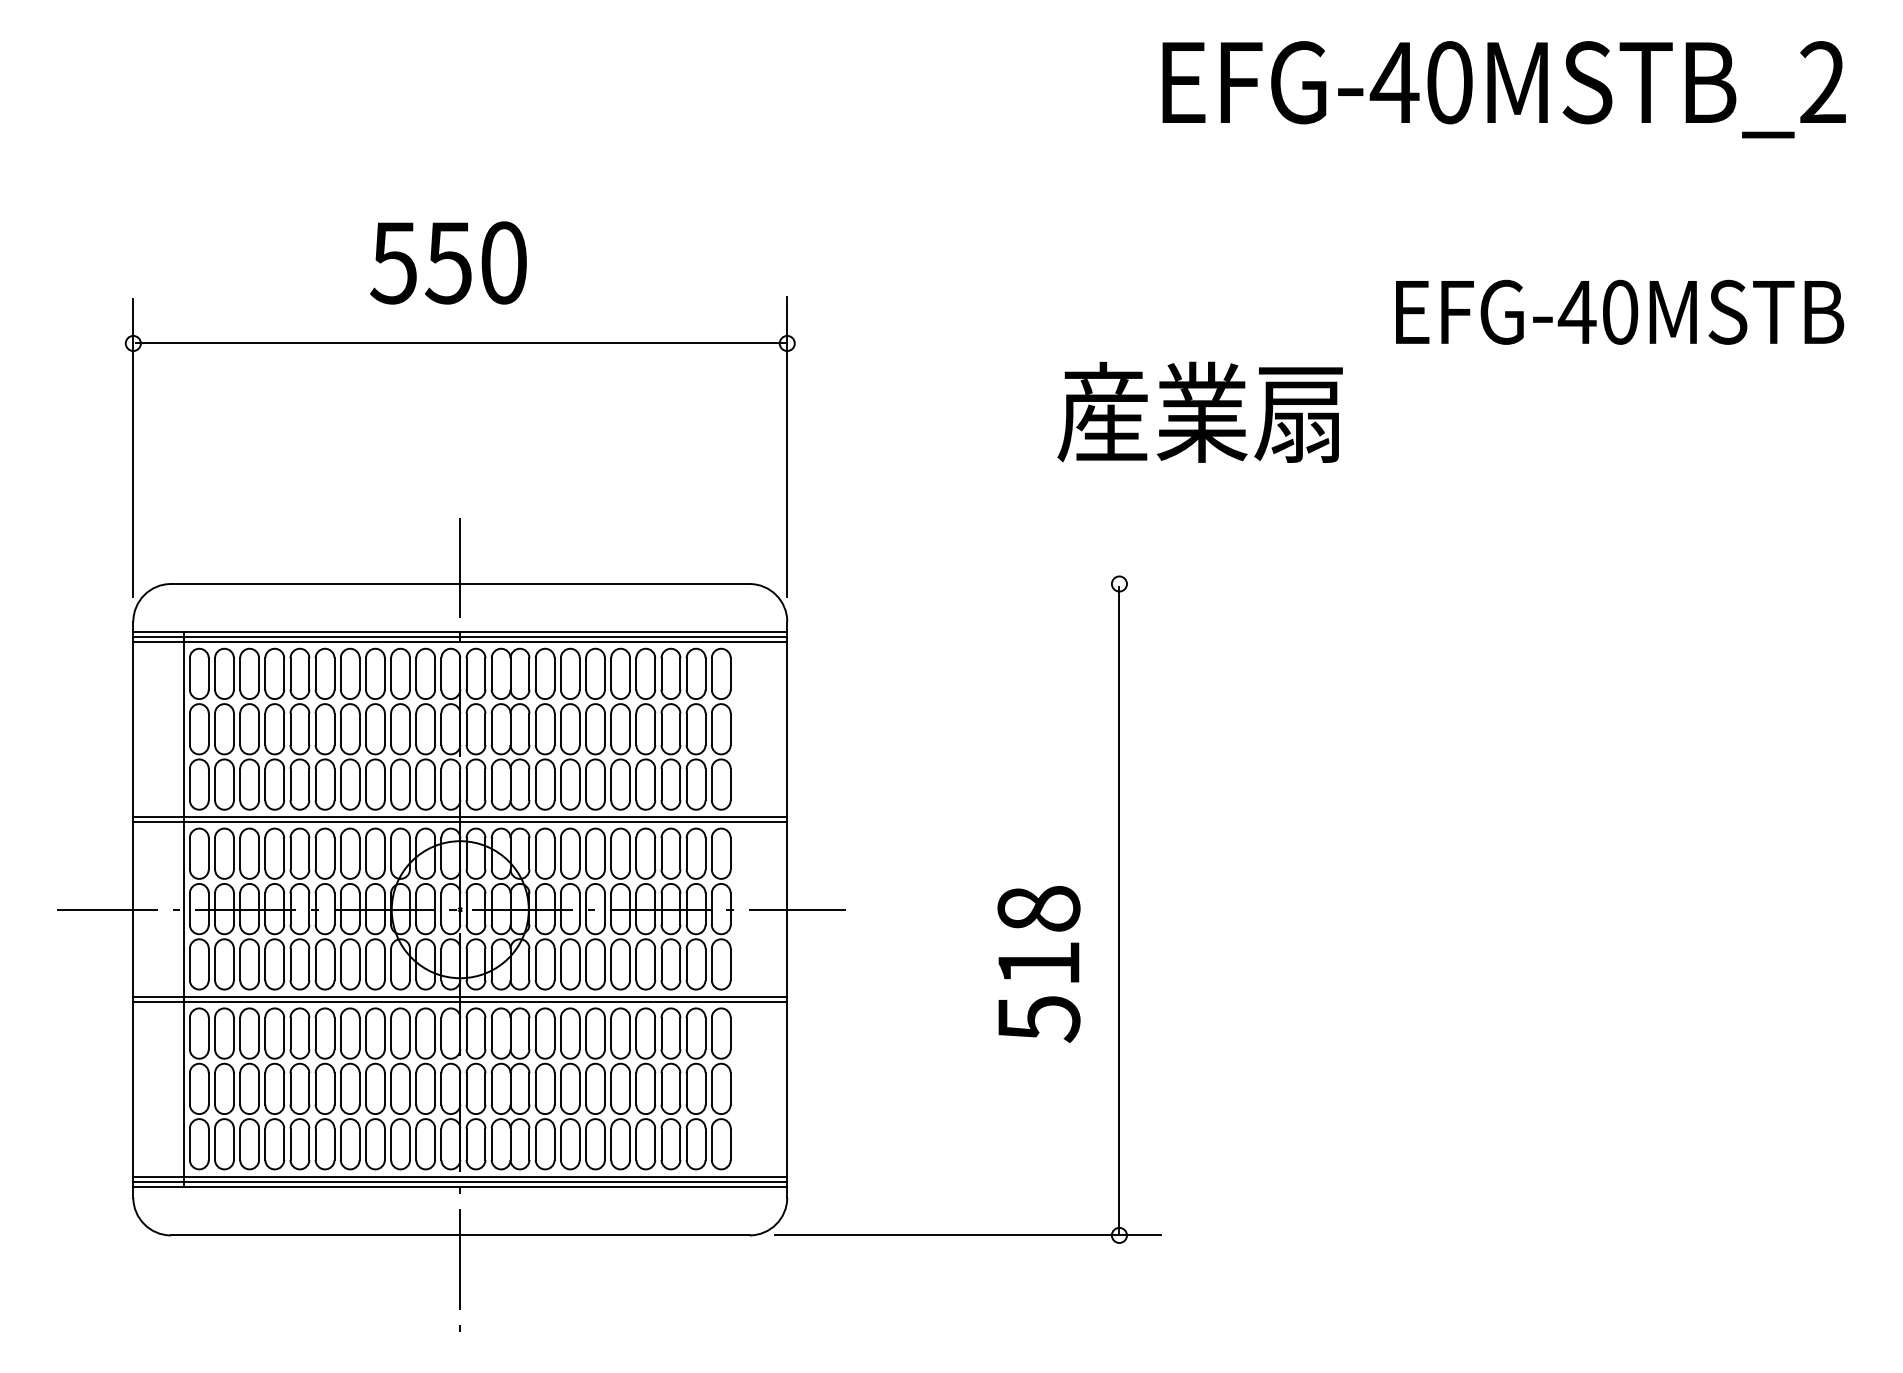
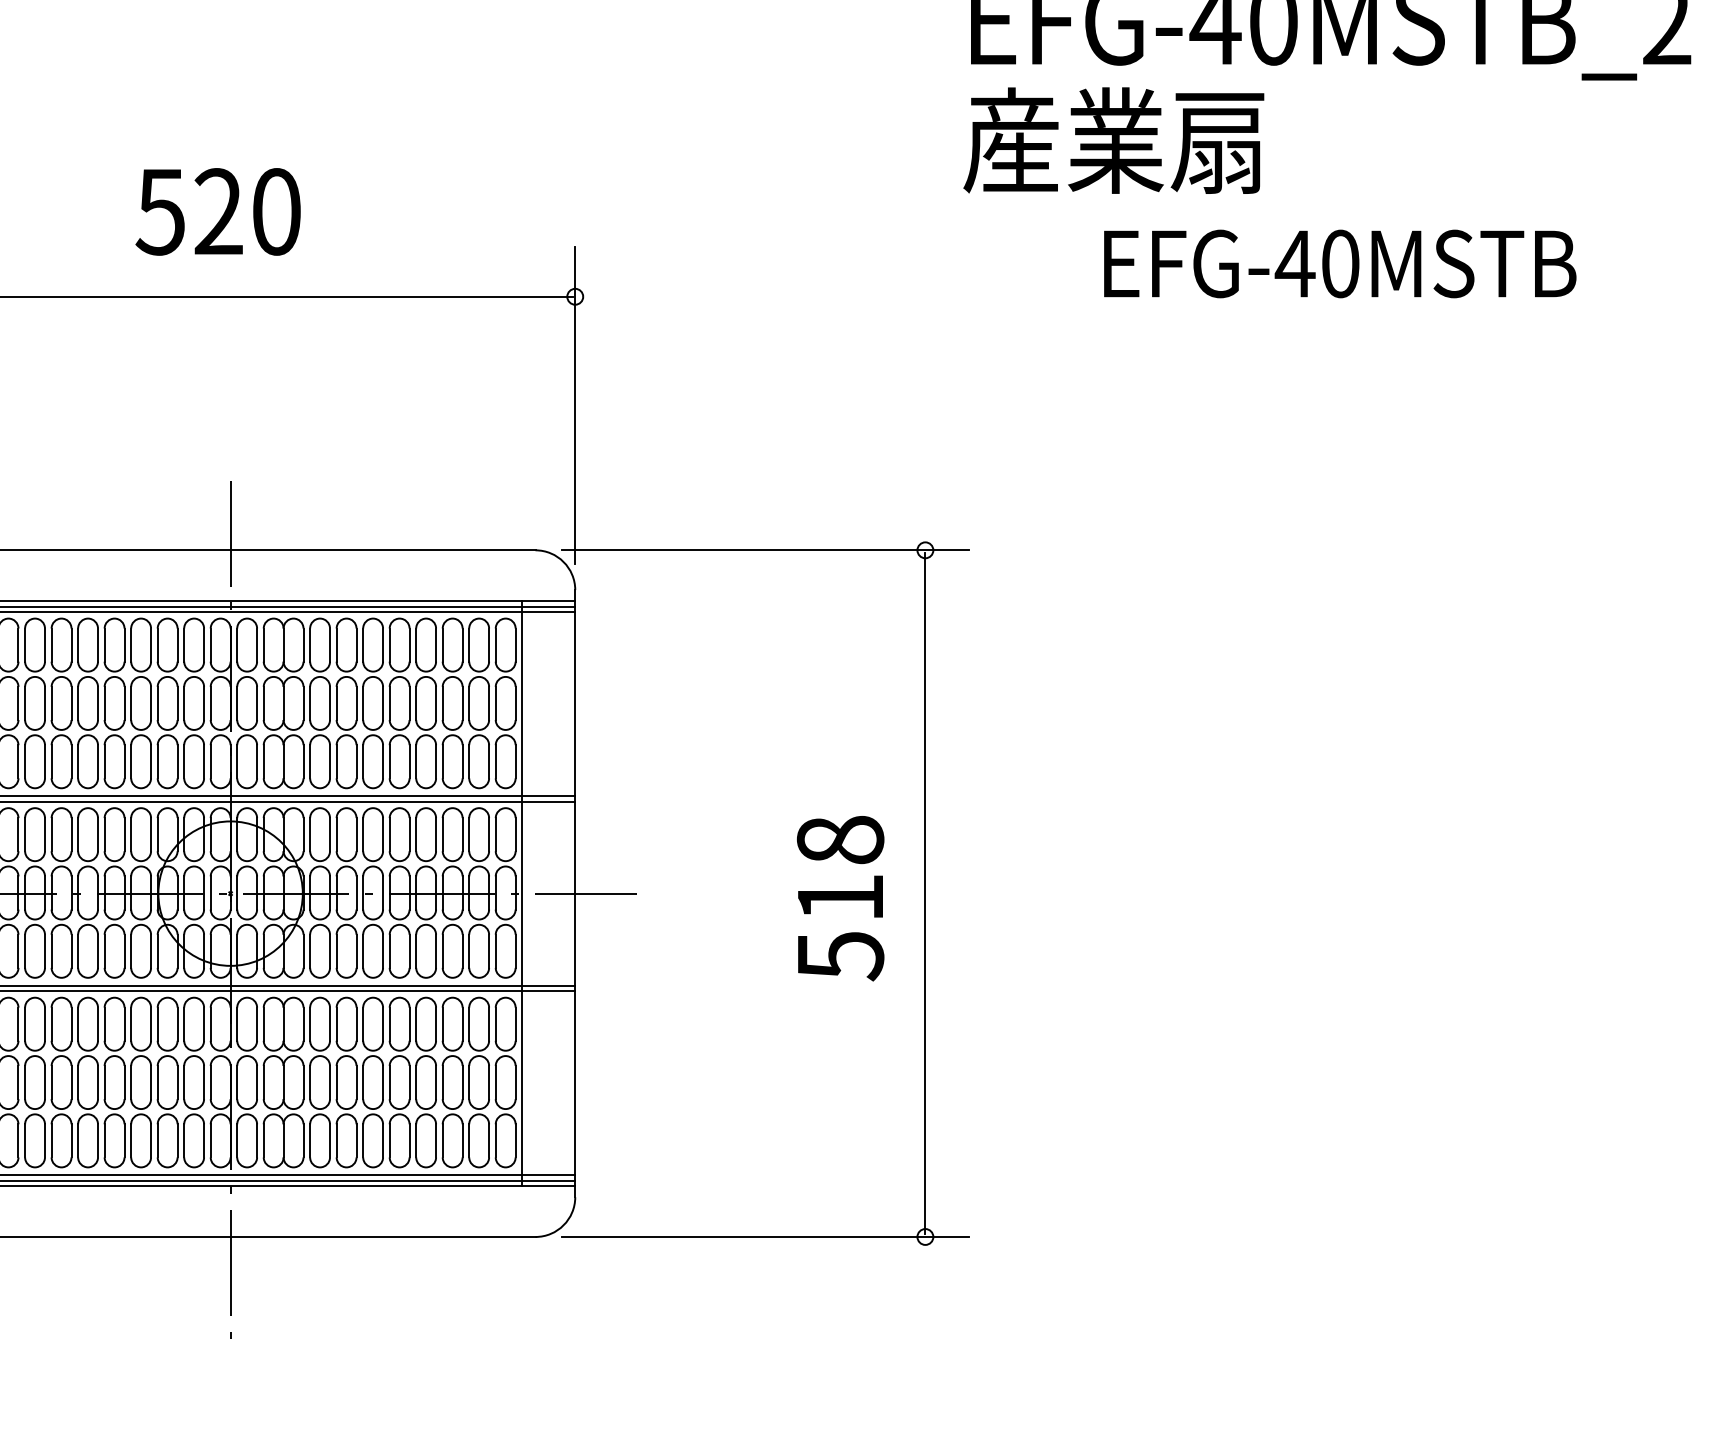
text: (448, 262) -> (218, 211), 550 -> 520
text: (1620, 311) -> (1340, 263), moved
text: (1199, 411) -> (1113, 139), moved
line: (967, 584) -> (765, 550), added
line: (736, 909) -> (521, 893), added
text: (1038, 964) -> (840, 898), moved

